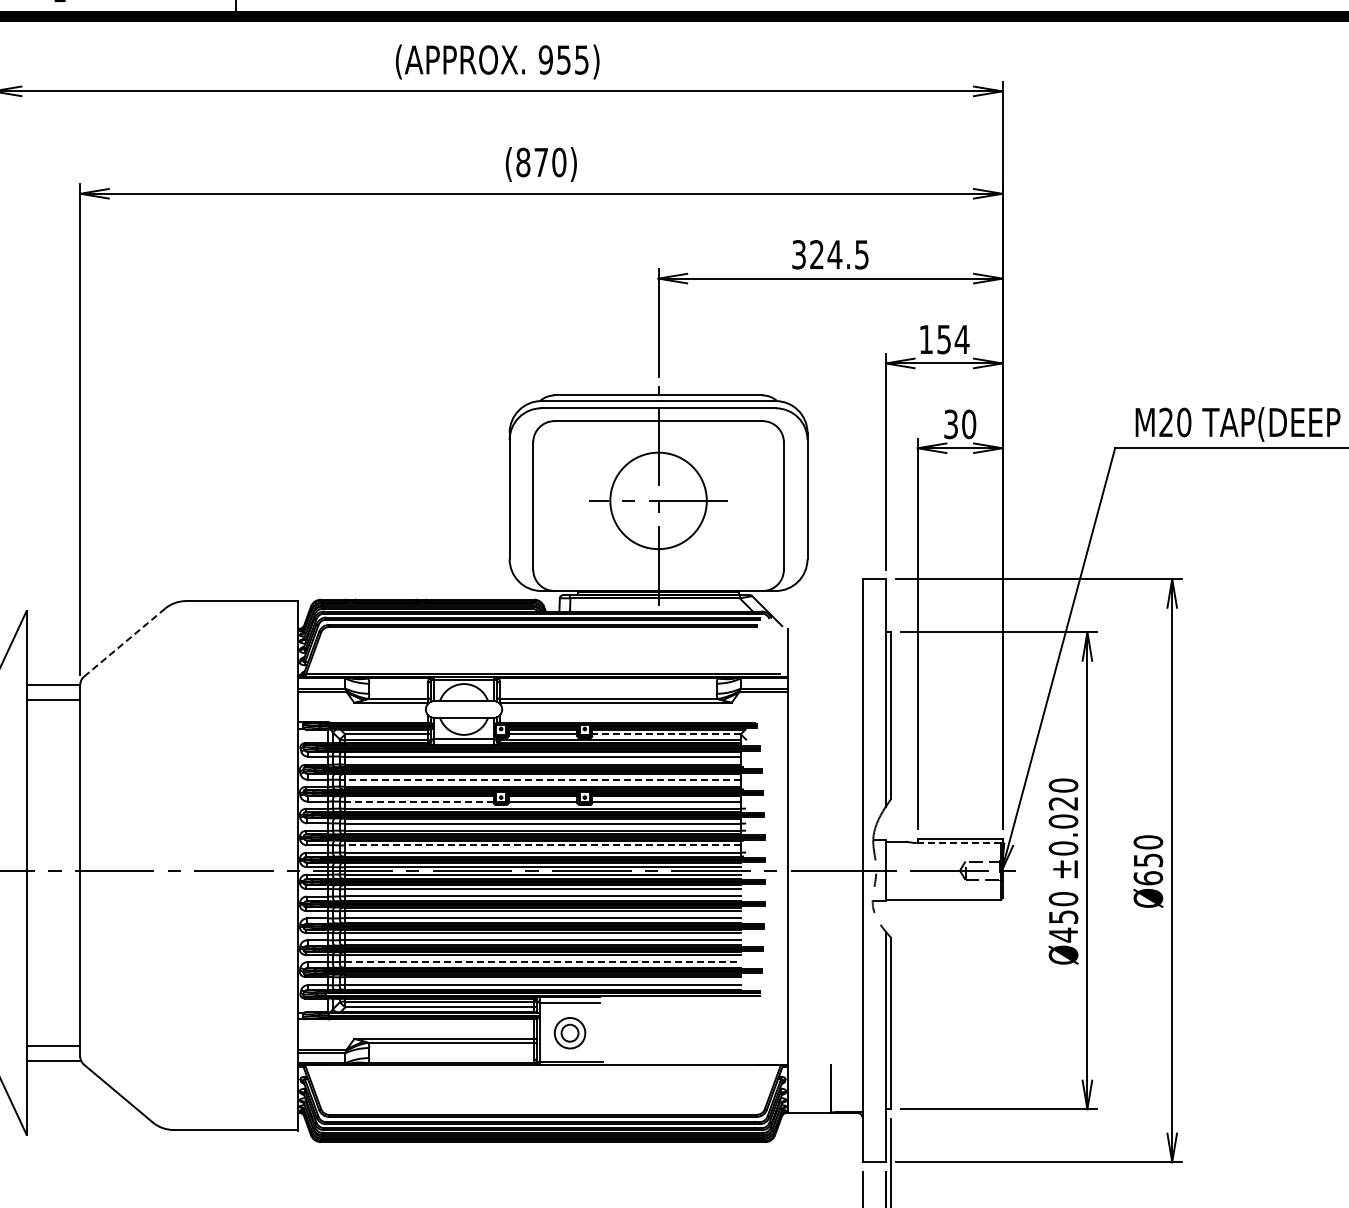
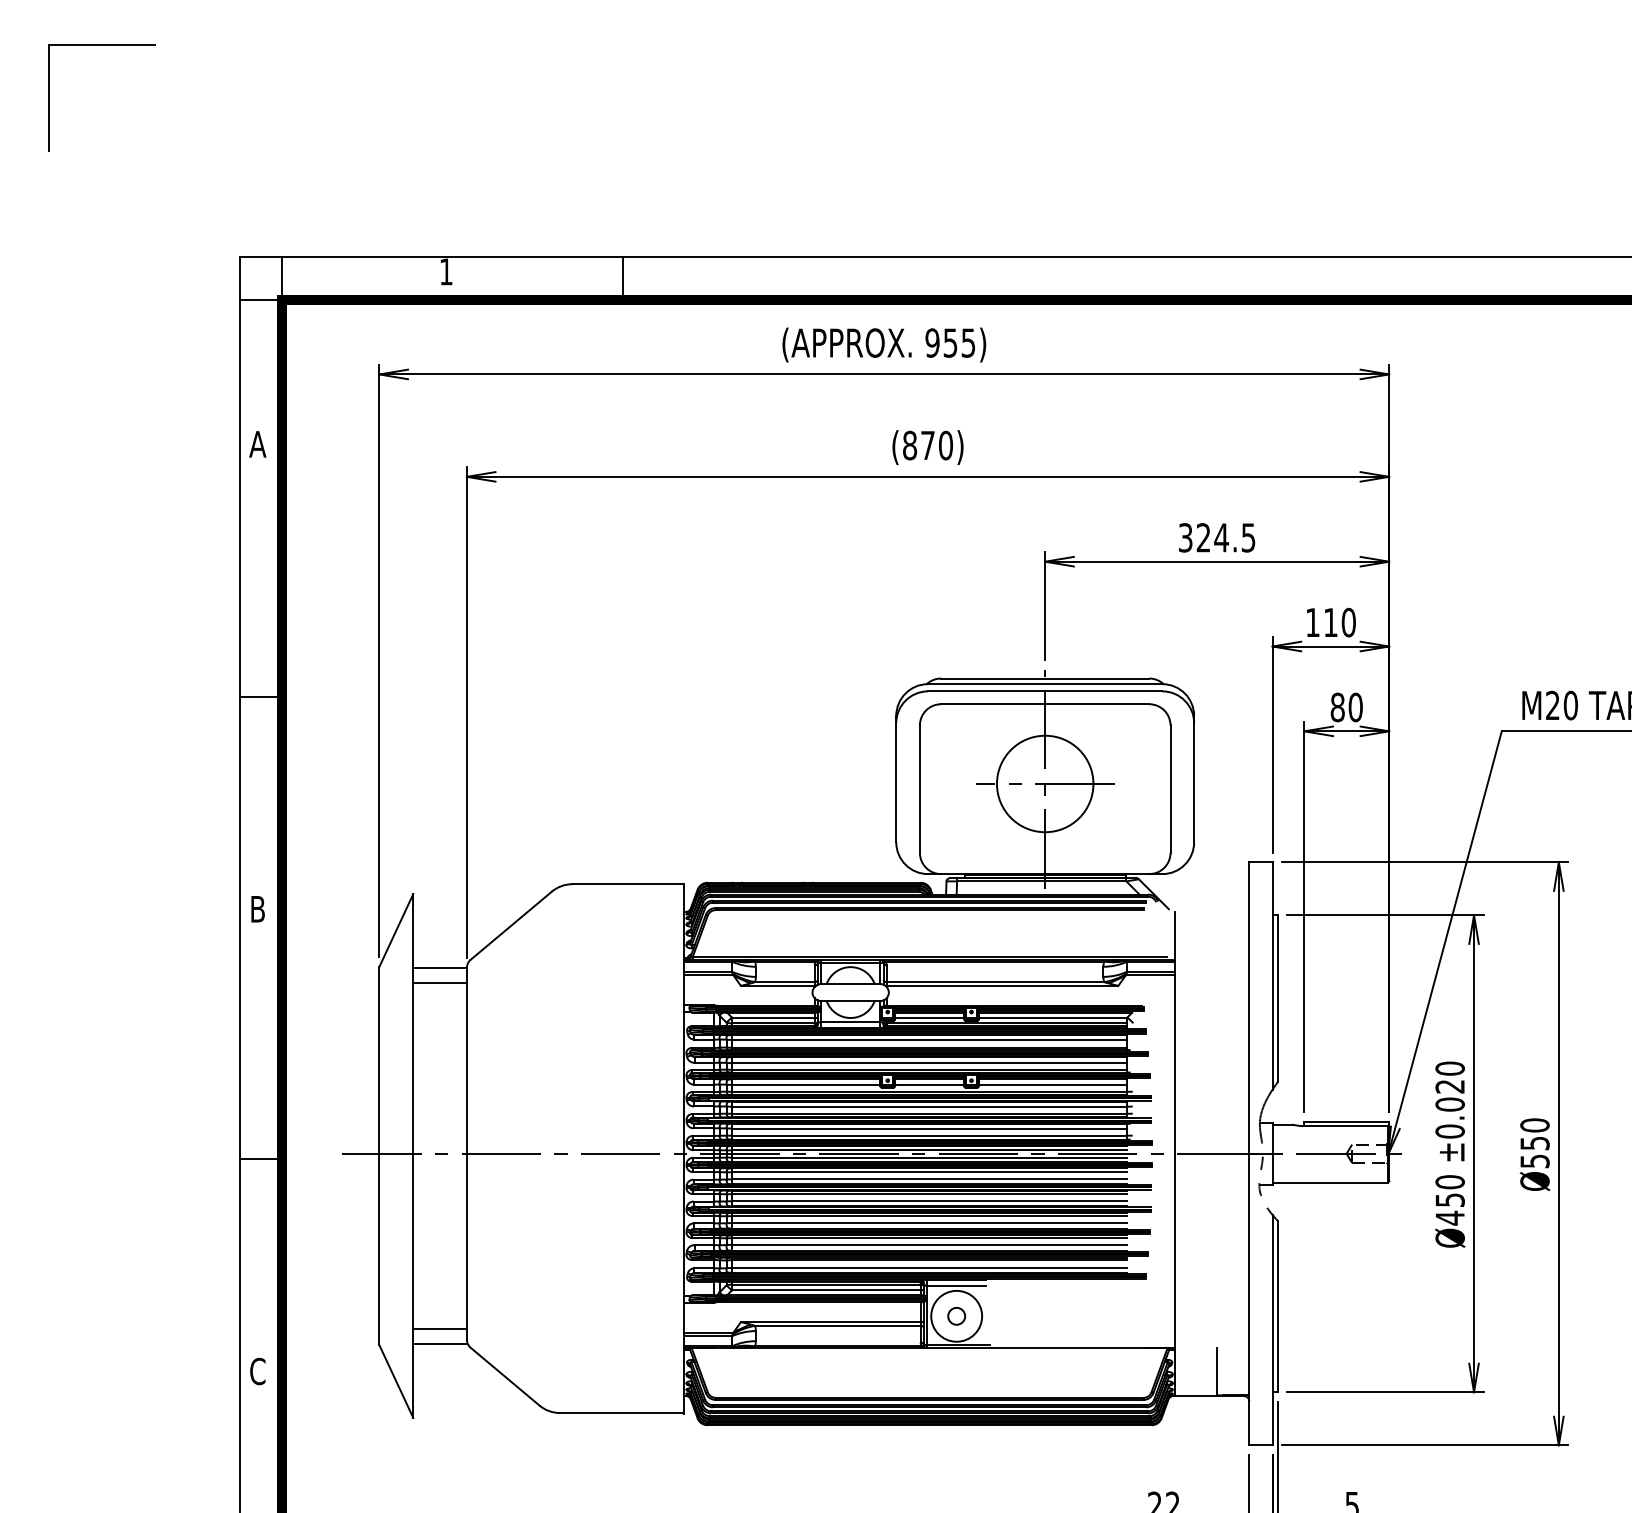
text: (953, 339) -> (1340, 622), 154 -> 110
text: (950, 424) -> (1337, 707), 30 -> 80
line: (123, 643) -> (510, 926), dashed -> solid
line: (665, 734) -> (1052, 1017), dashed -> solid
line: (542, 780) -> (929, 1063), dashed -> solid
line: (418, 801) -> (805, 1084), dashed -> solid
line: (958, 843) -> (1345, 1126), dashed -> solid
line: (542, 845) -> (929, 1128), dashed -> solid
text: (1147, 878) -> (1534, 1161), Ø650 -> Ø550
line: (542, 961) -> (929, 1244), dashed -> solid
circle: (569, 1032) -> (956, 1315), size x1.67

